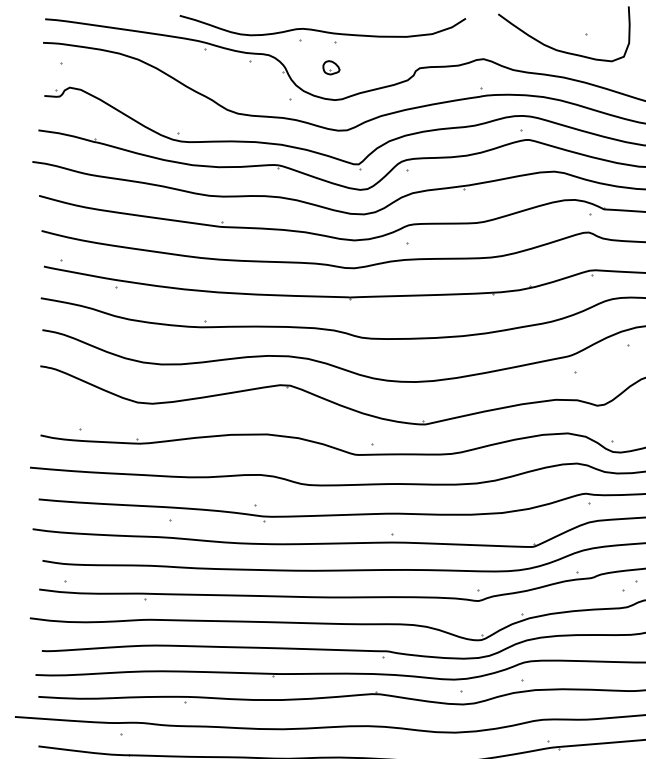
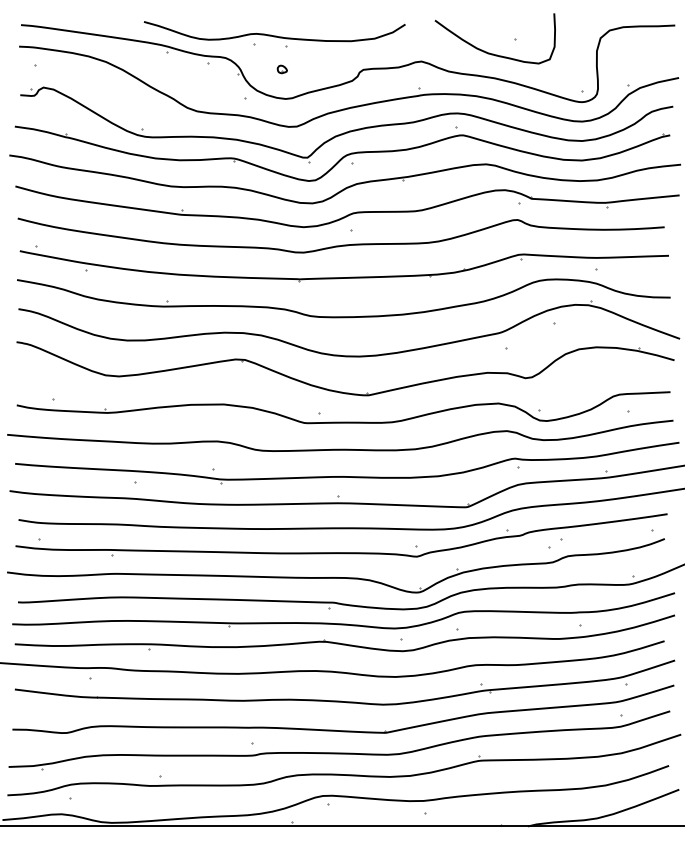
part: (330, 67) -> (281, 69), size x0.62

